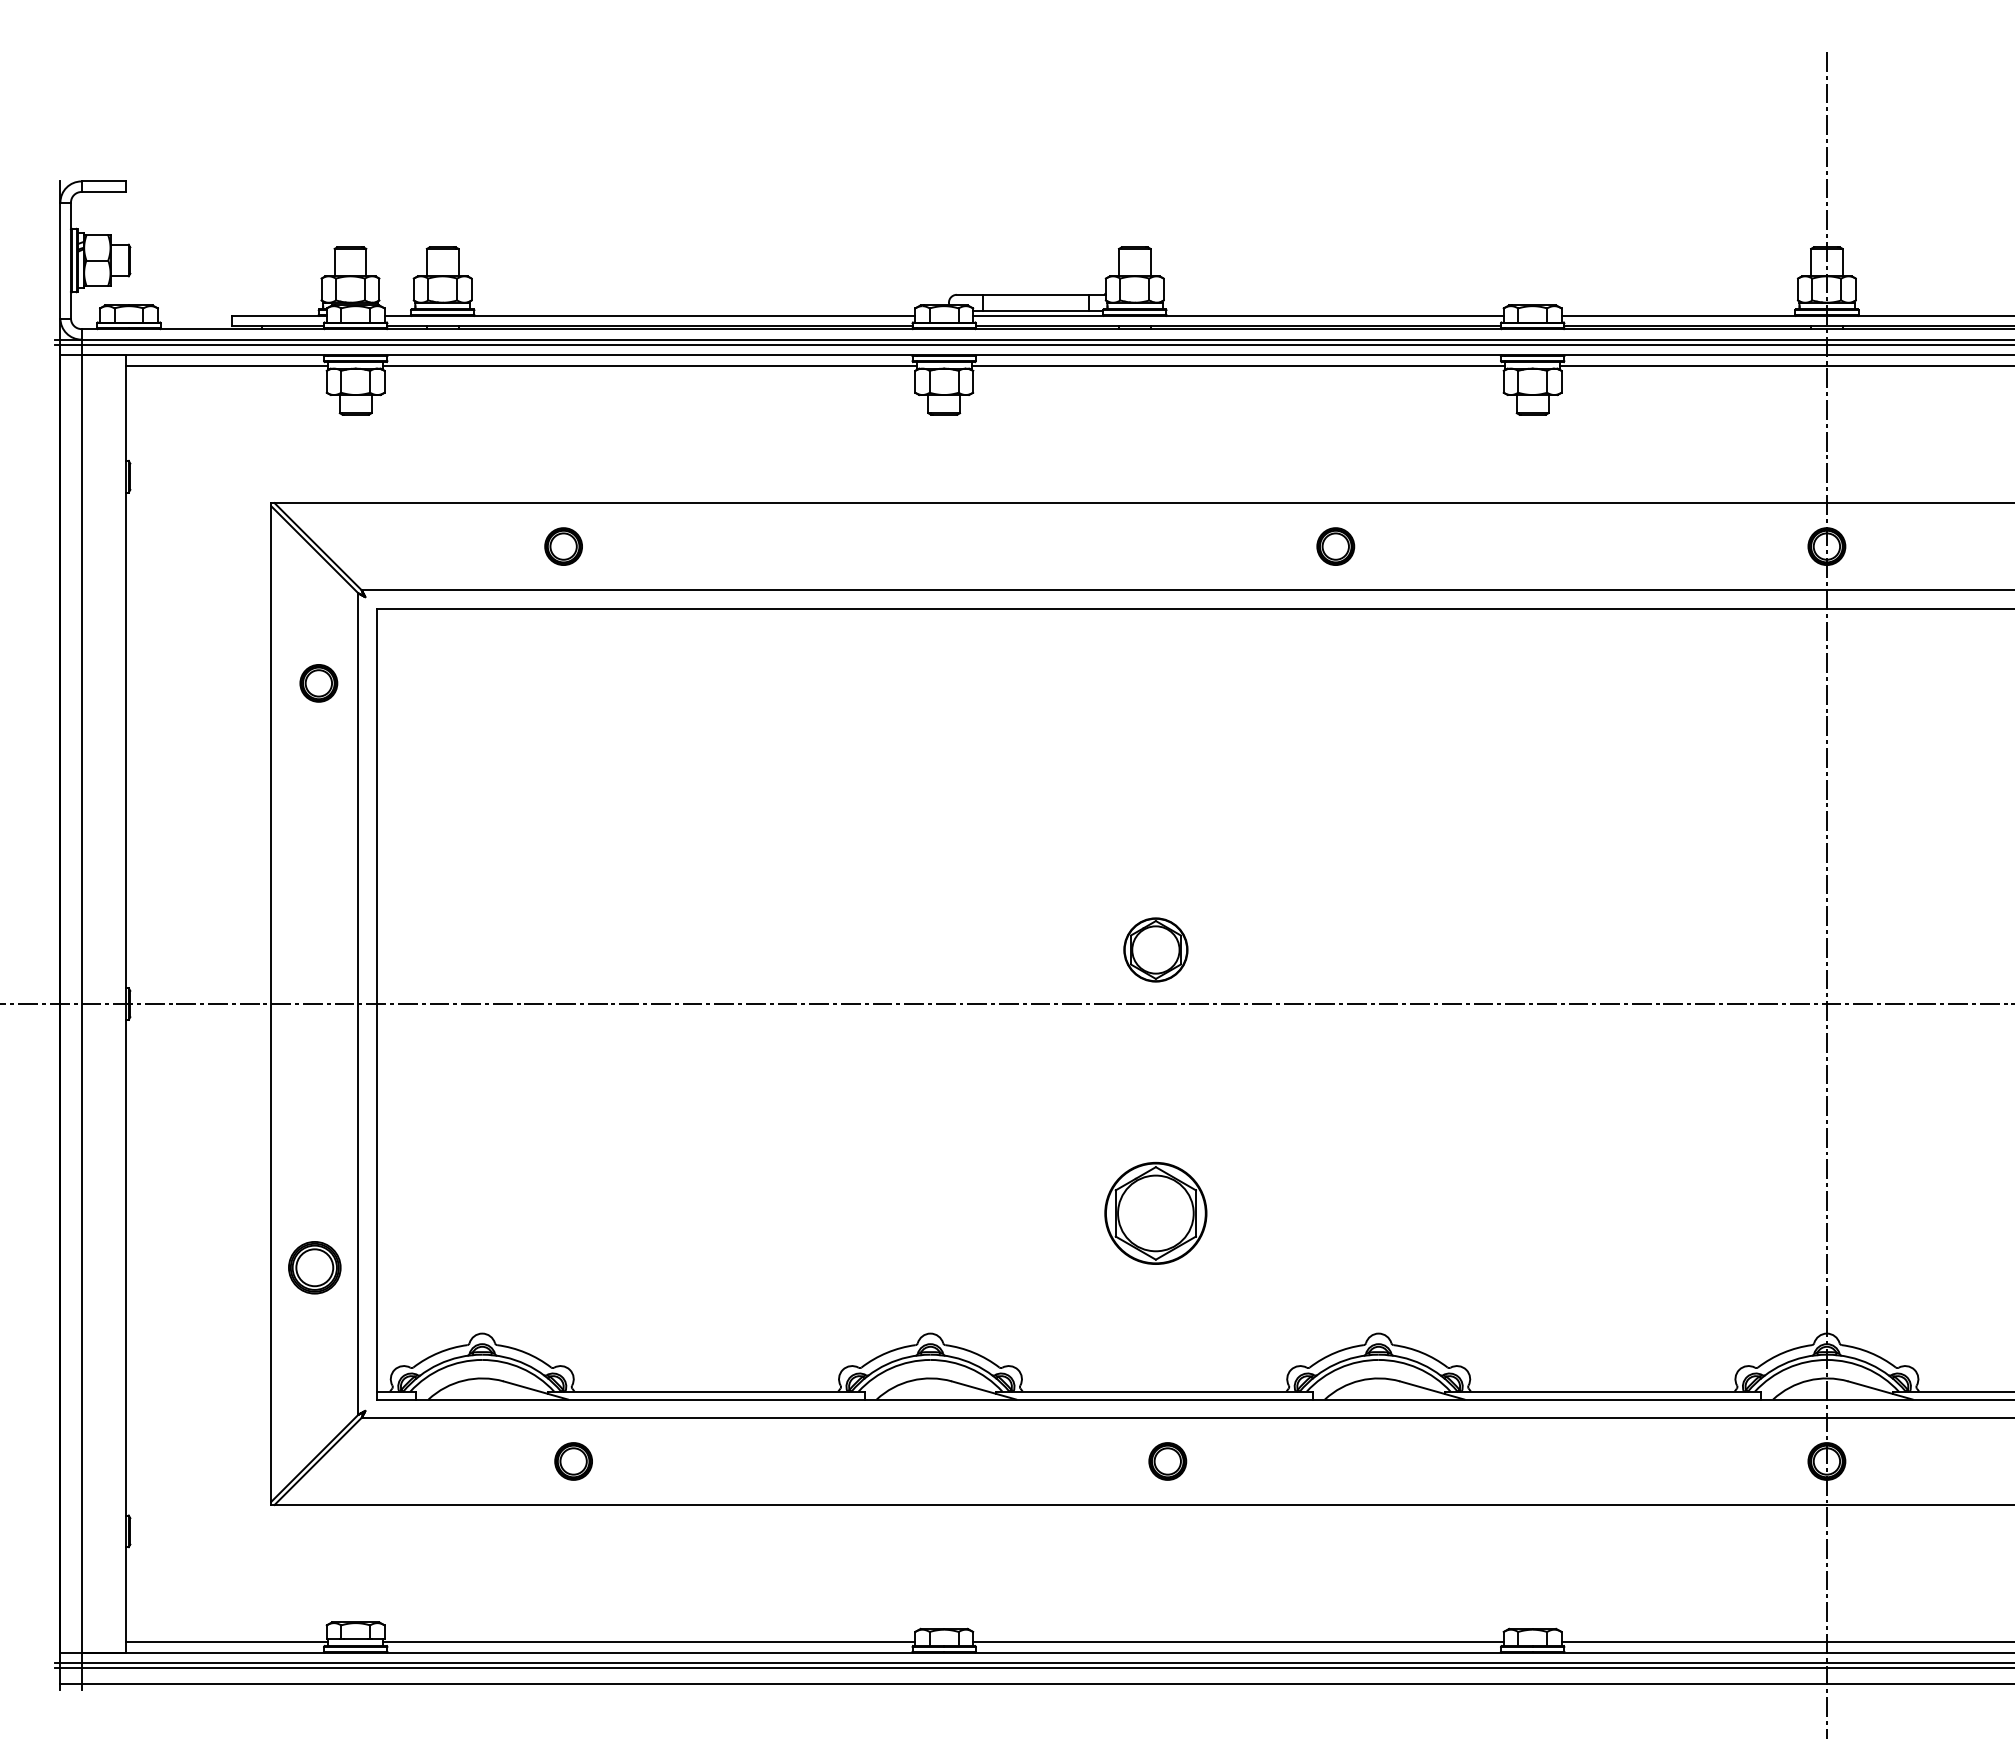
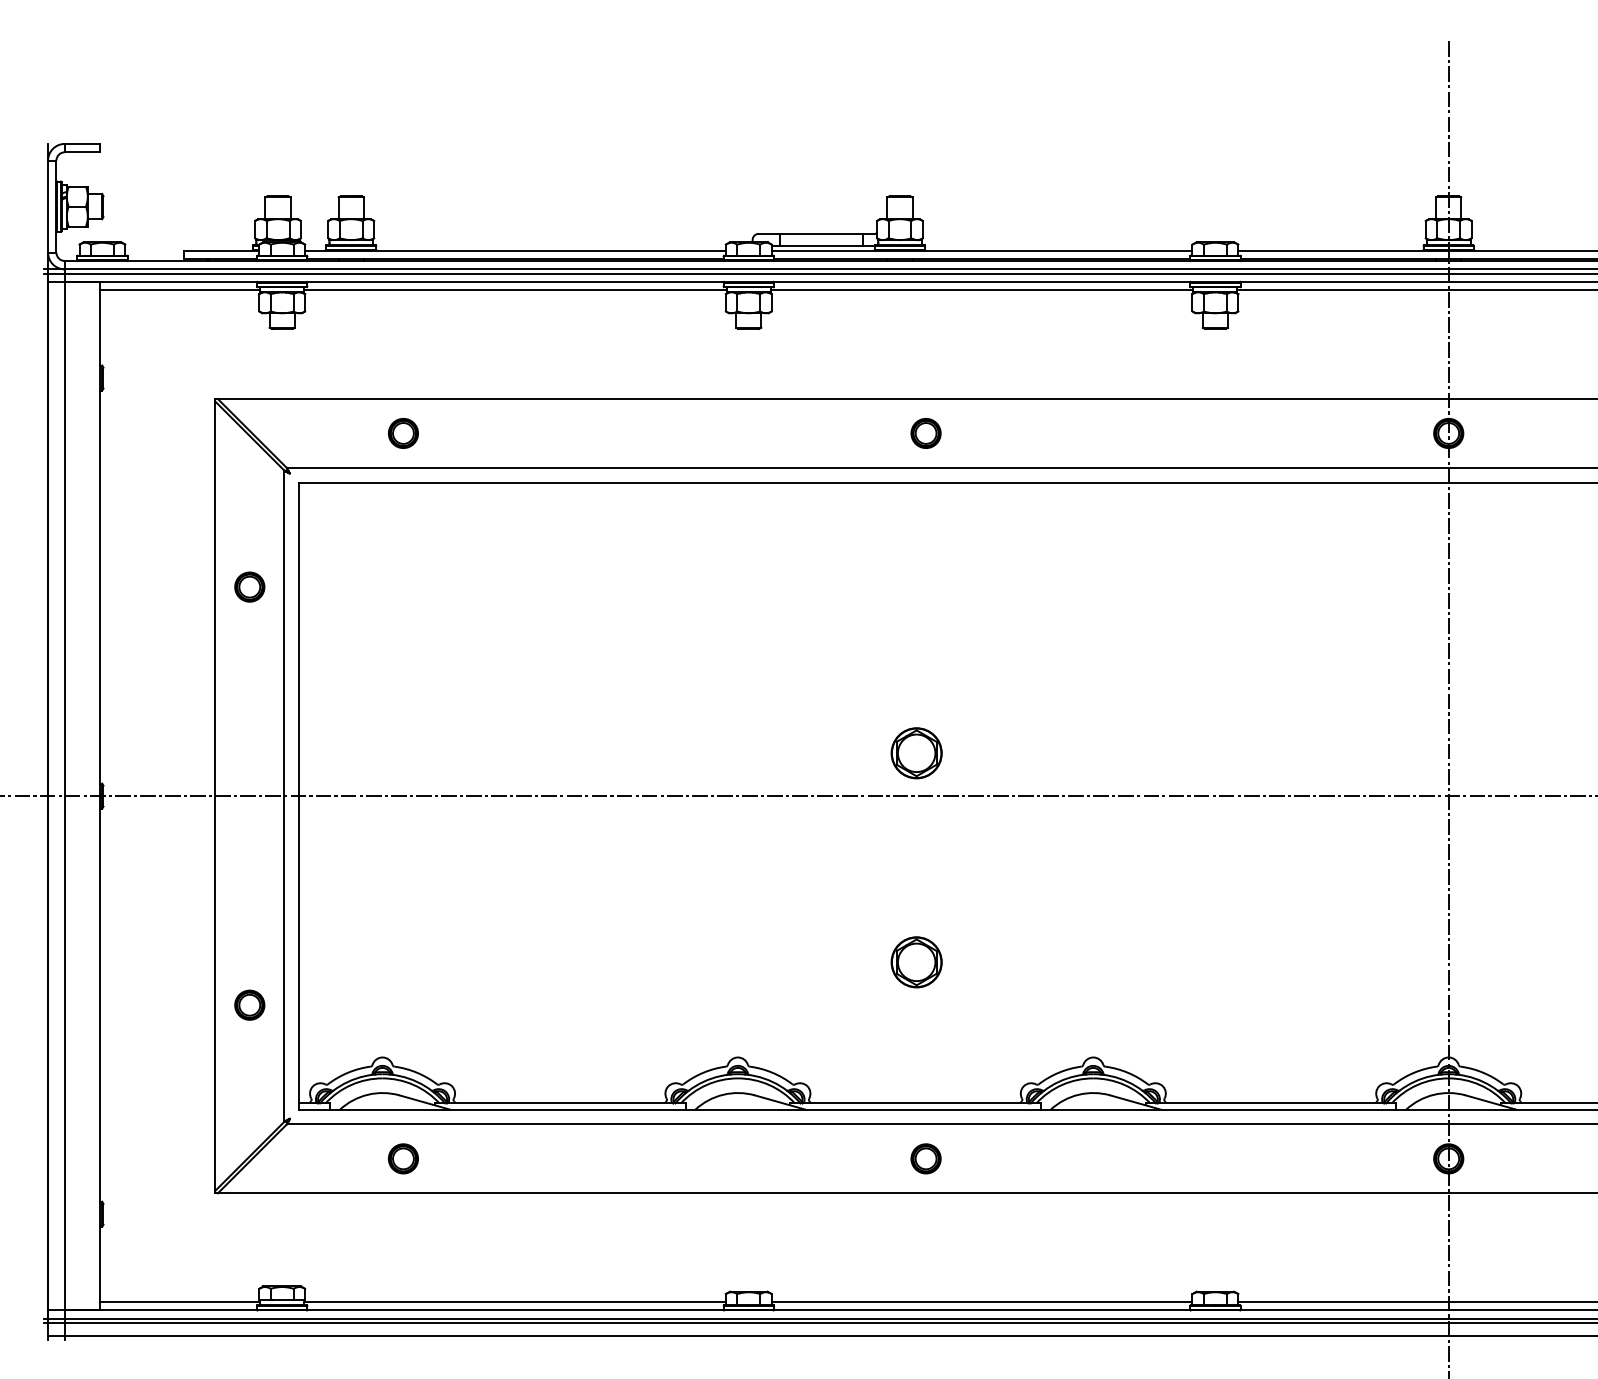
part: (563, 546) -> (403, 433), moved
part: (1335, 546) -> (925, 433), moved
part: (318, 683) -> (249, 587), moved
part: (1155, 1213) -> (916, 962), size x0.62
part: (314, 1267) -> (249, 1005), size x0.71
part: (573, 1461) -> (403, 1158), moved

